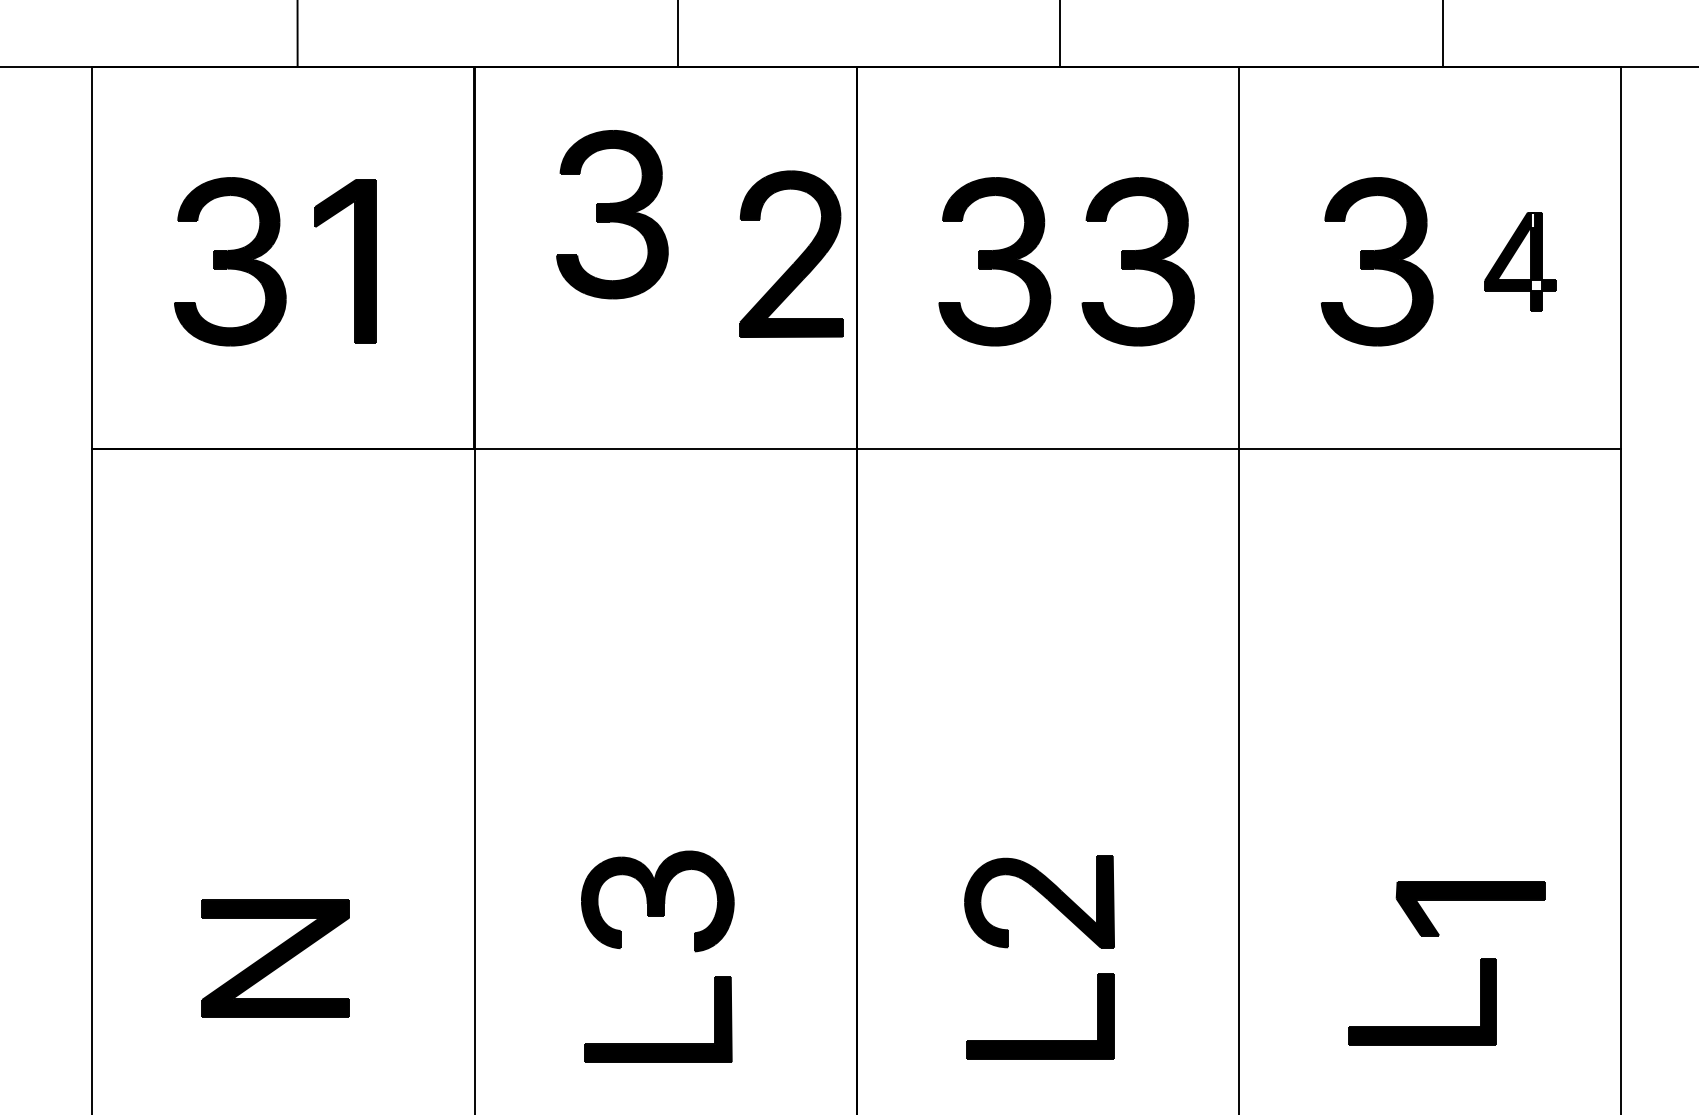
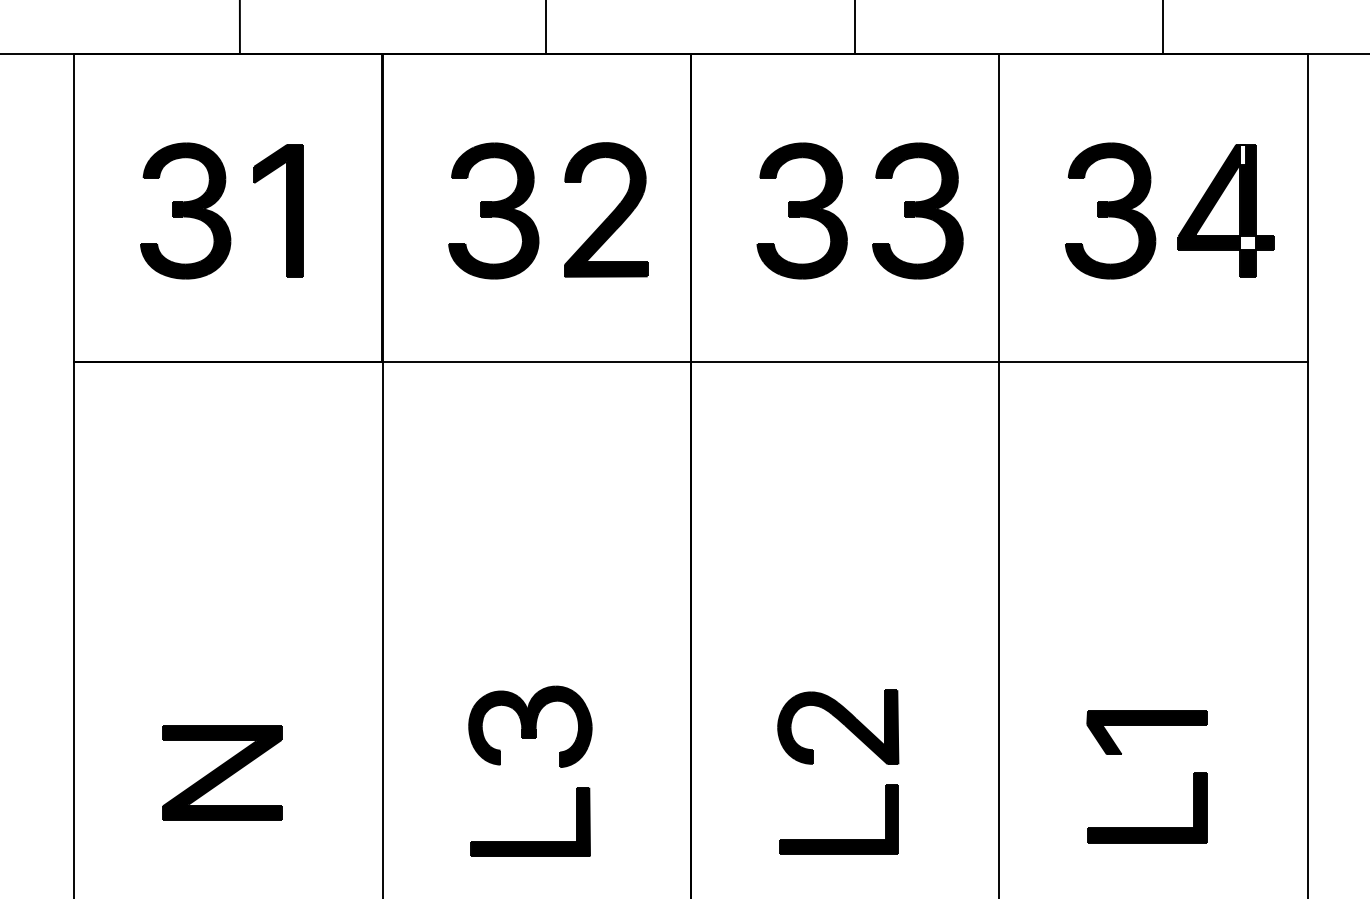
part: (612, 214) -> (493, 210), moved
part: (791, 253) -> (606, 209), moved
part: (1519, 261) -> (1225, 210), size x1.67
part: (1470, 899) -> (1146, 725), moved

